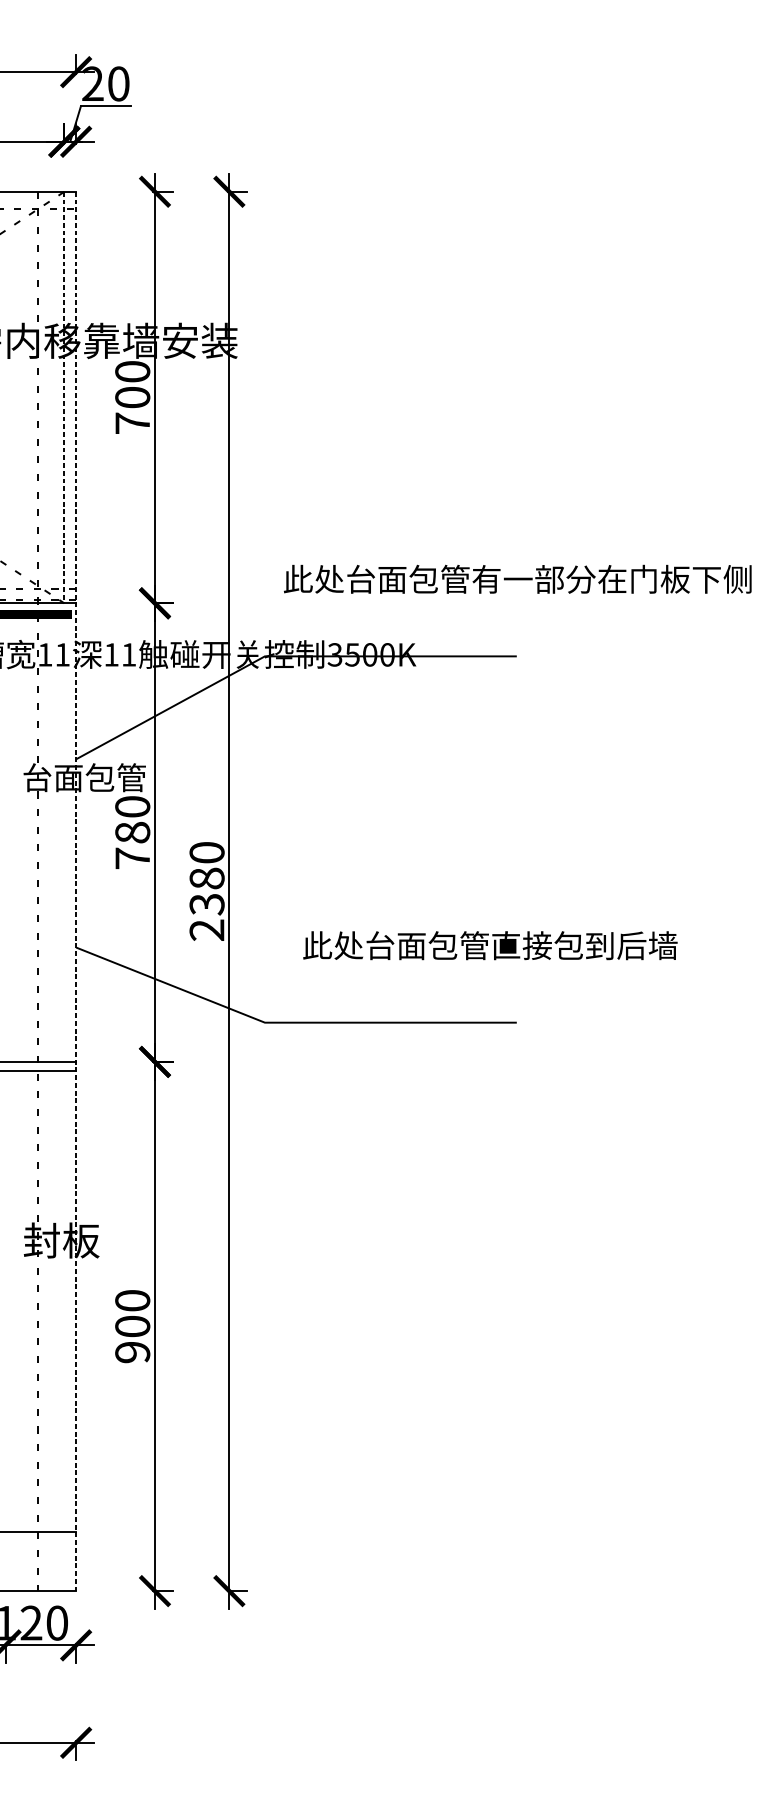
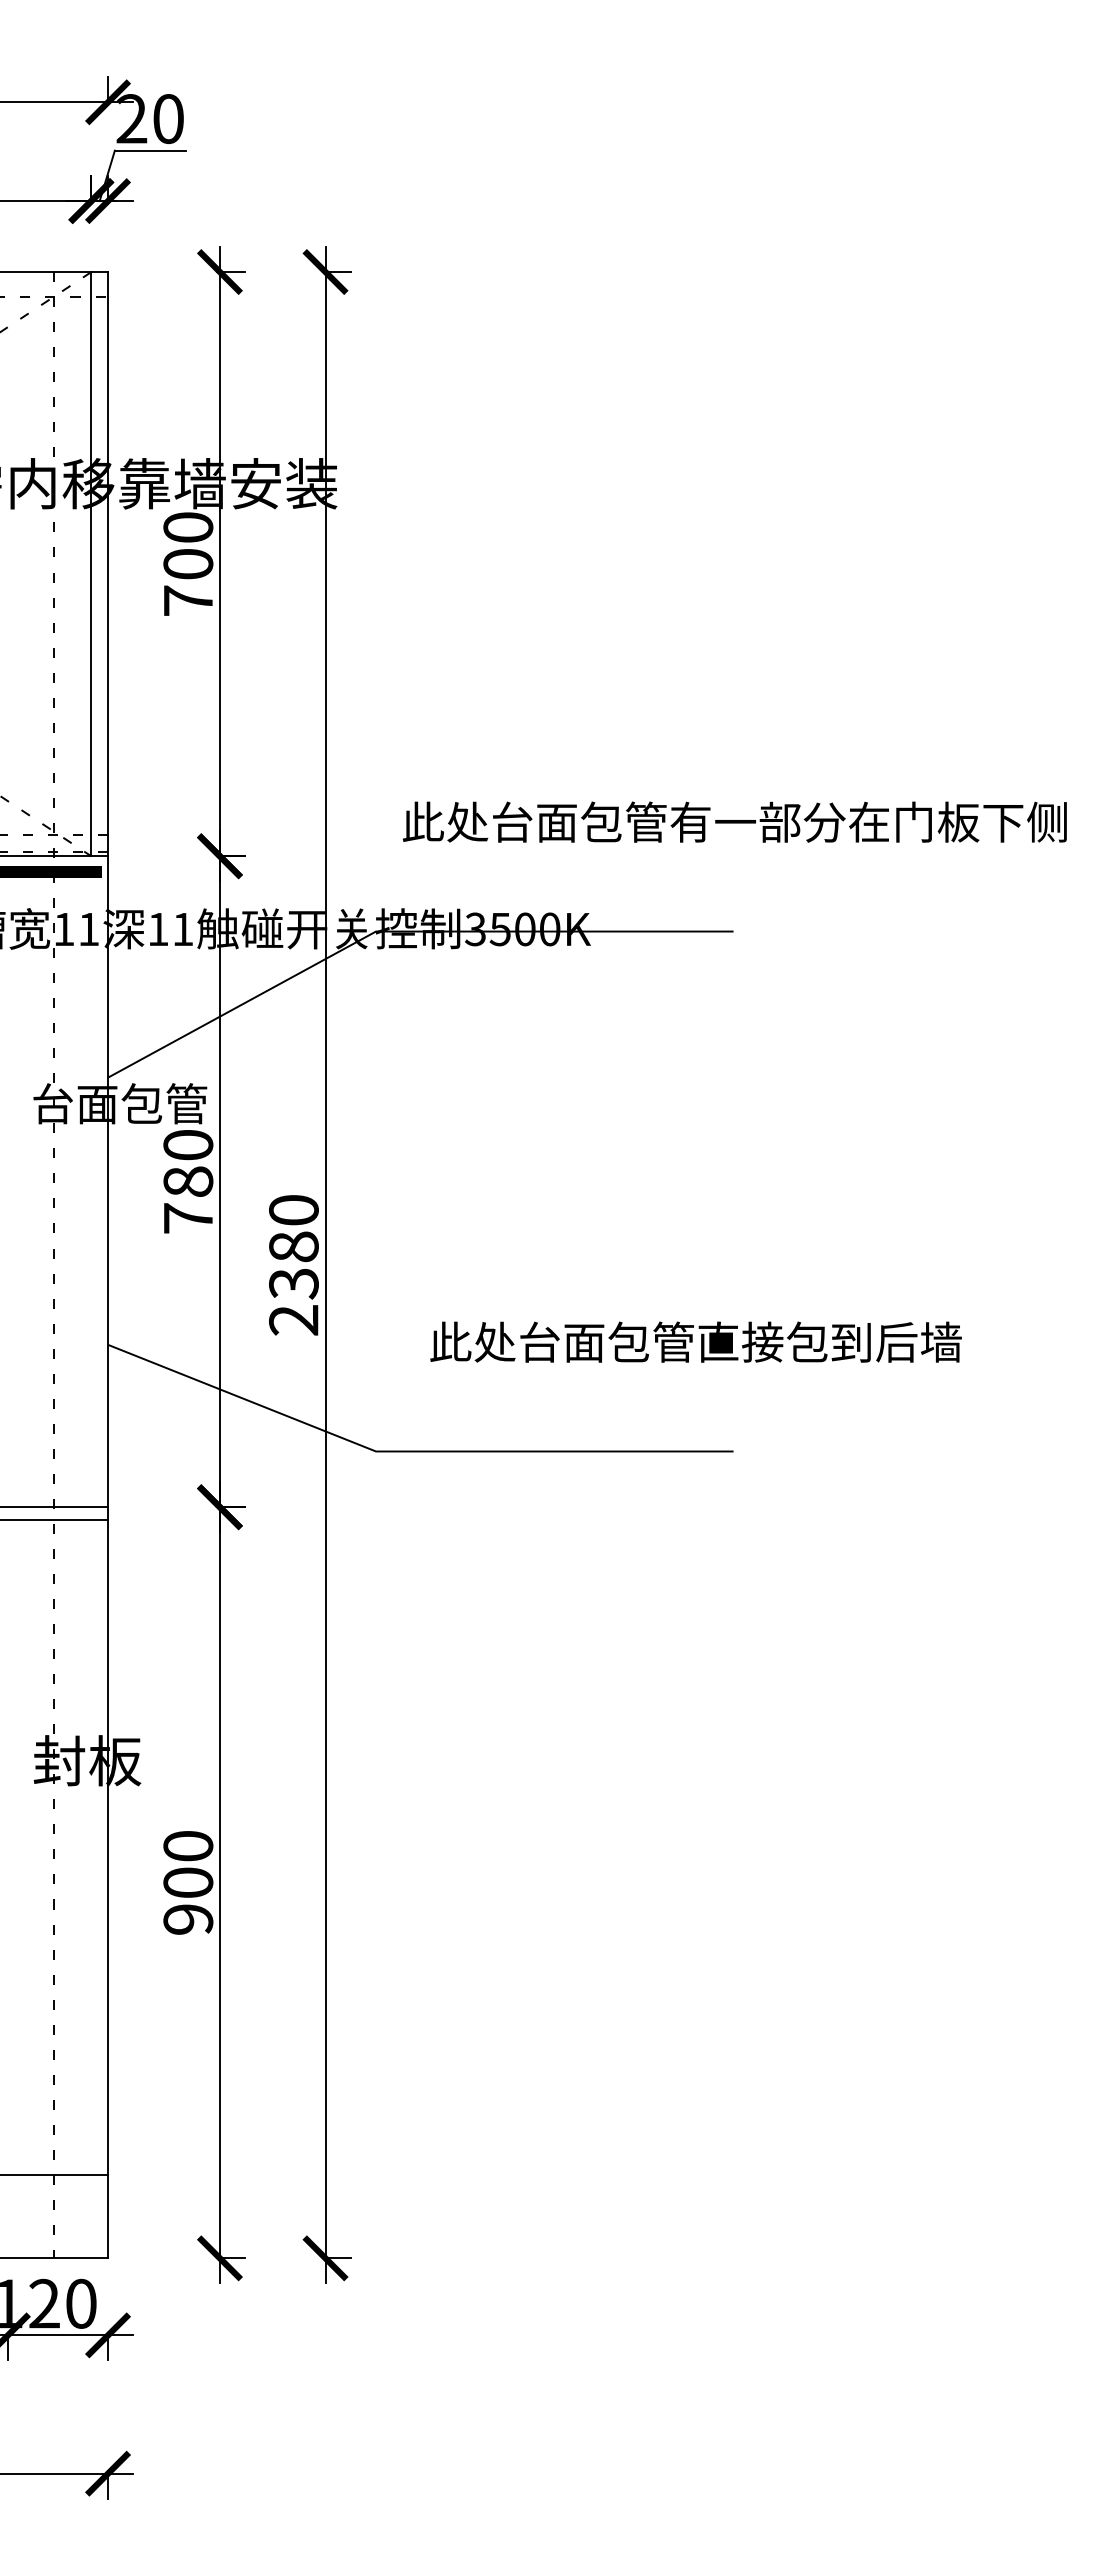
line: (64, 397) -> (91, 564), dashed -> solid
line: (76, 891) -> (108, 1265), dashed -> solid

